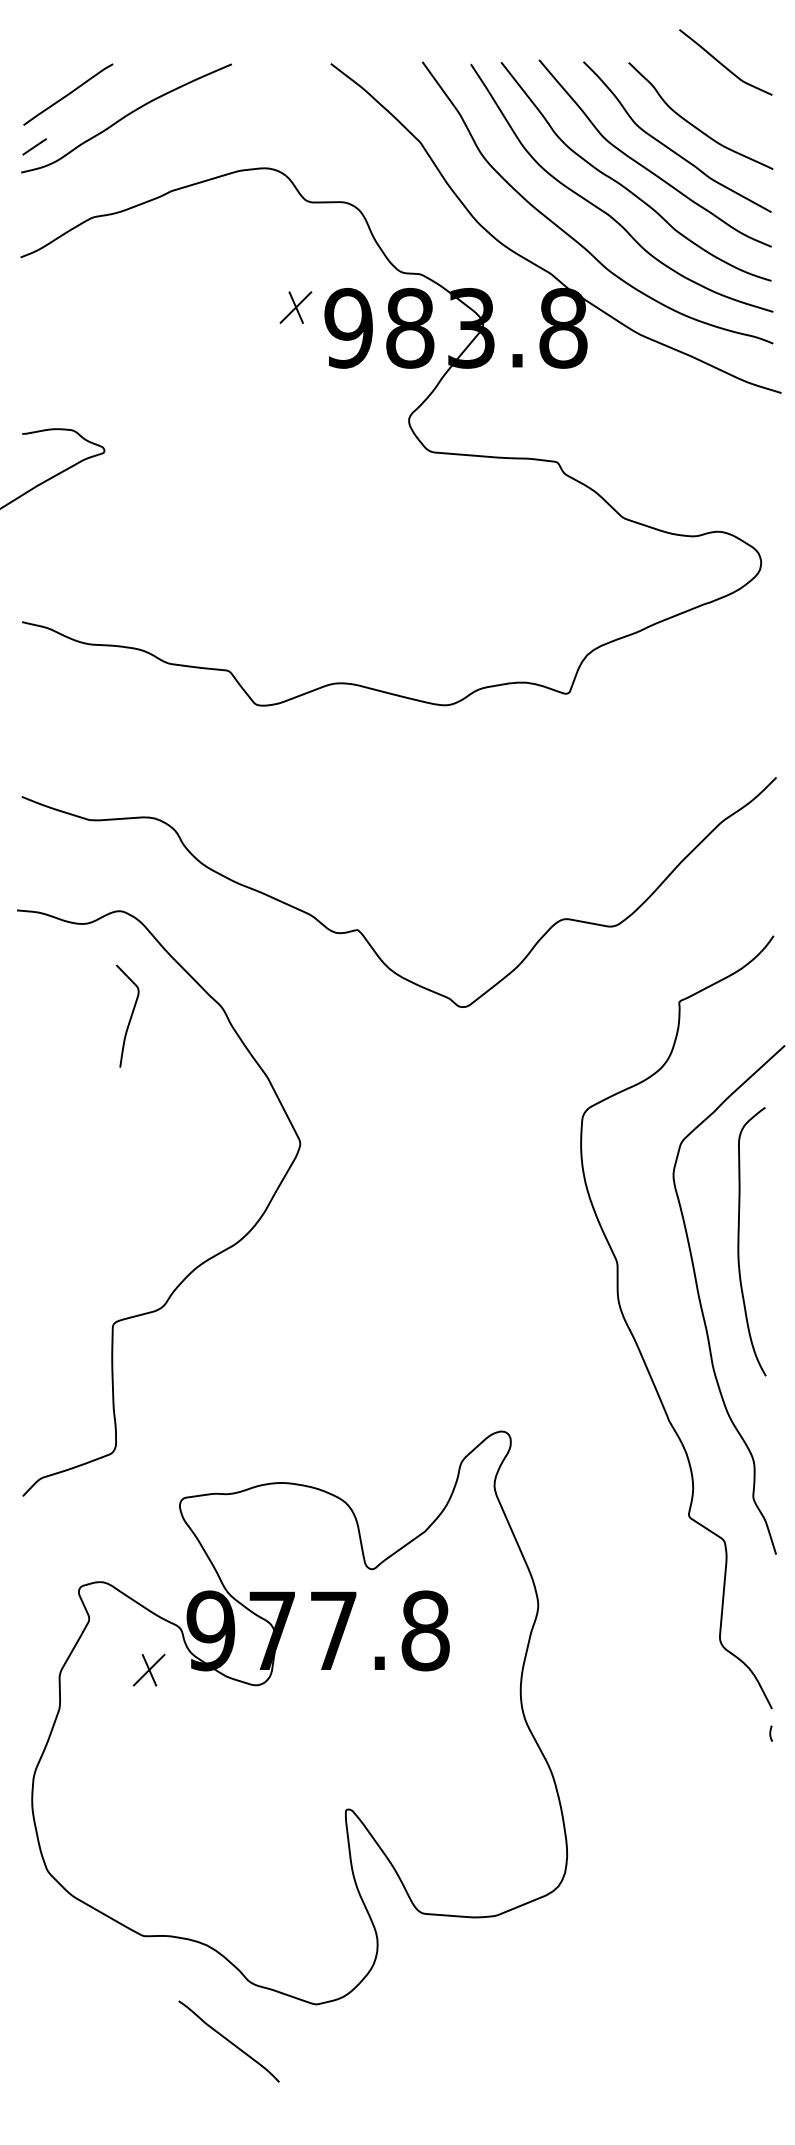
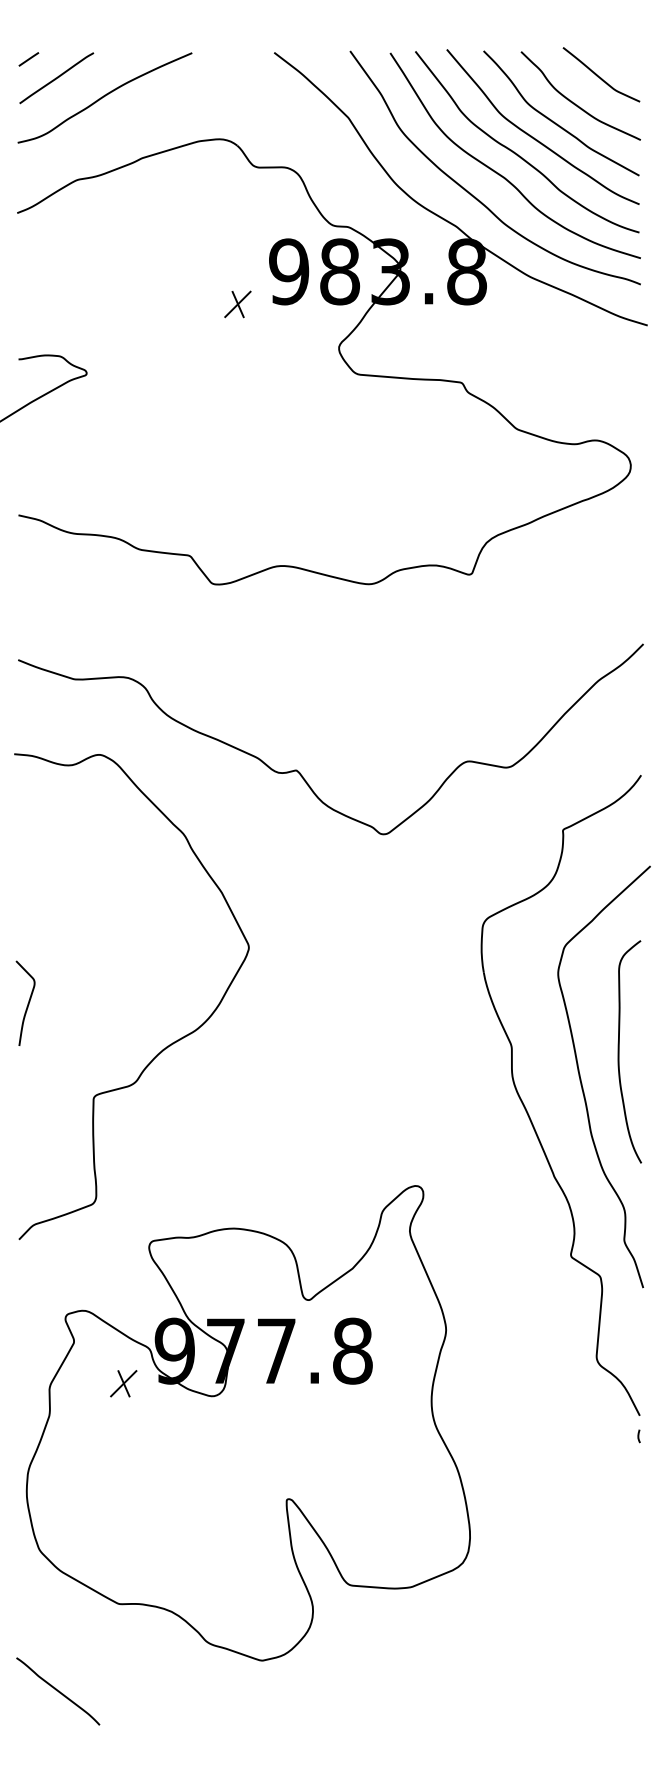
curve: (723, 64) -> (599, 76), moved
line: (34, 146) -> (28, 59), moved
part: (295, 307) -> (237, 304), moved
curve: (130, 1015) -> (27, 1002), moved
curve: (739, 1241) -> (619, 1051), moved
curve: (228, 2041) -> (57, 1691), moved

